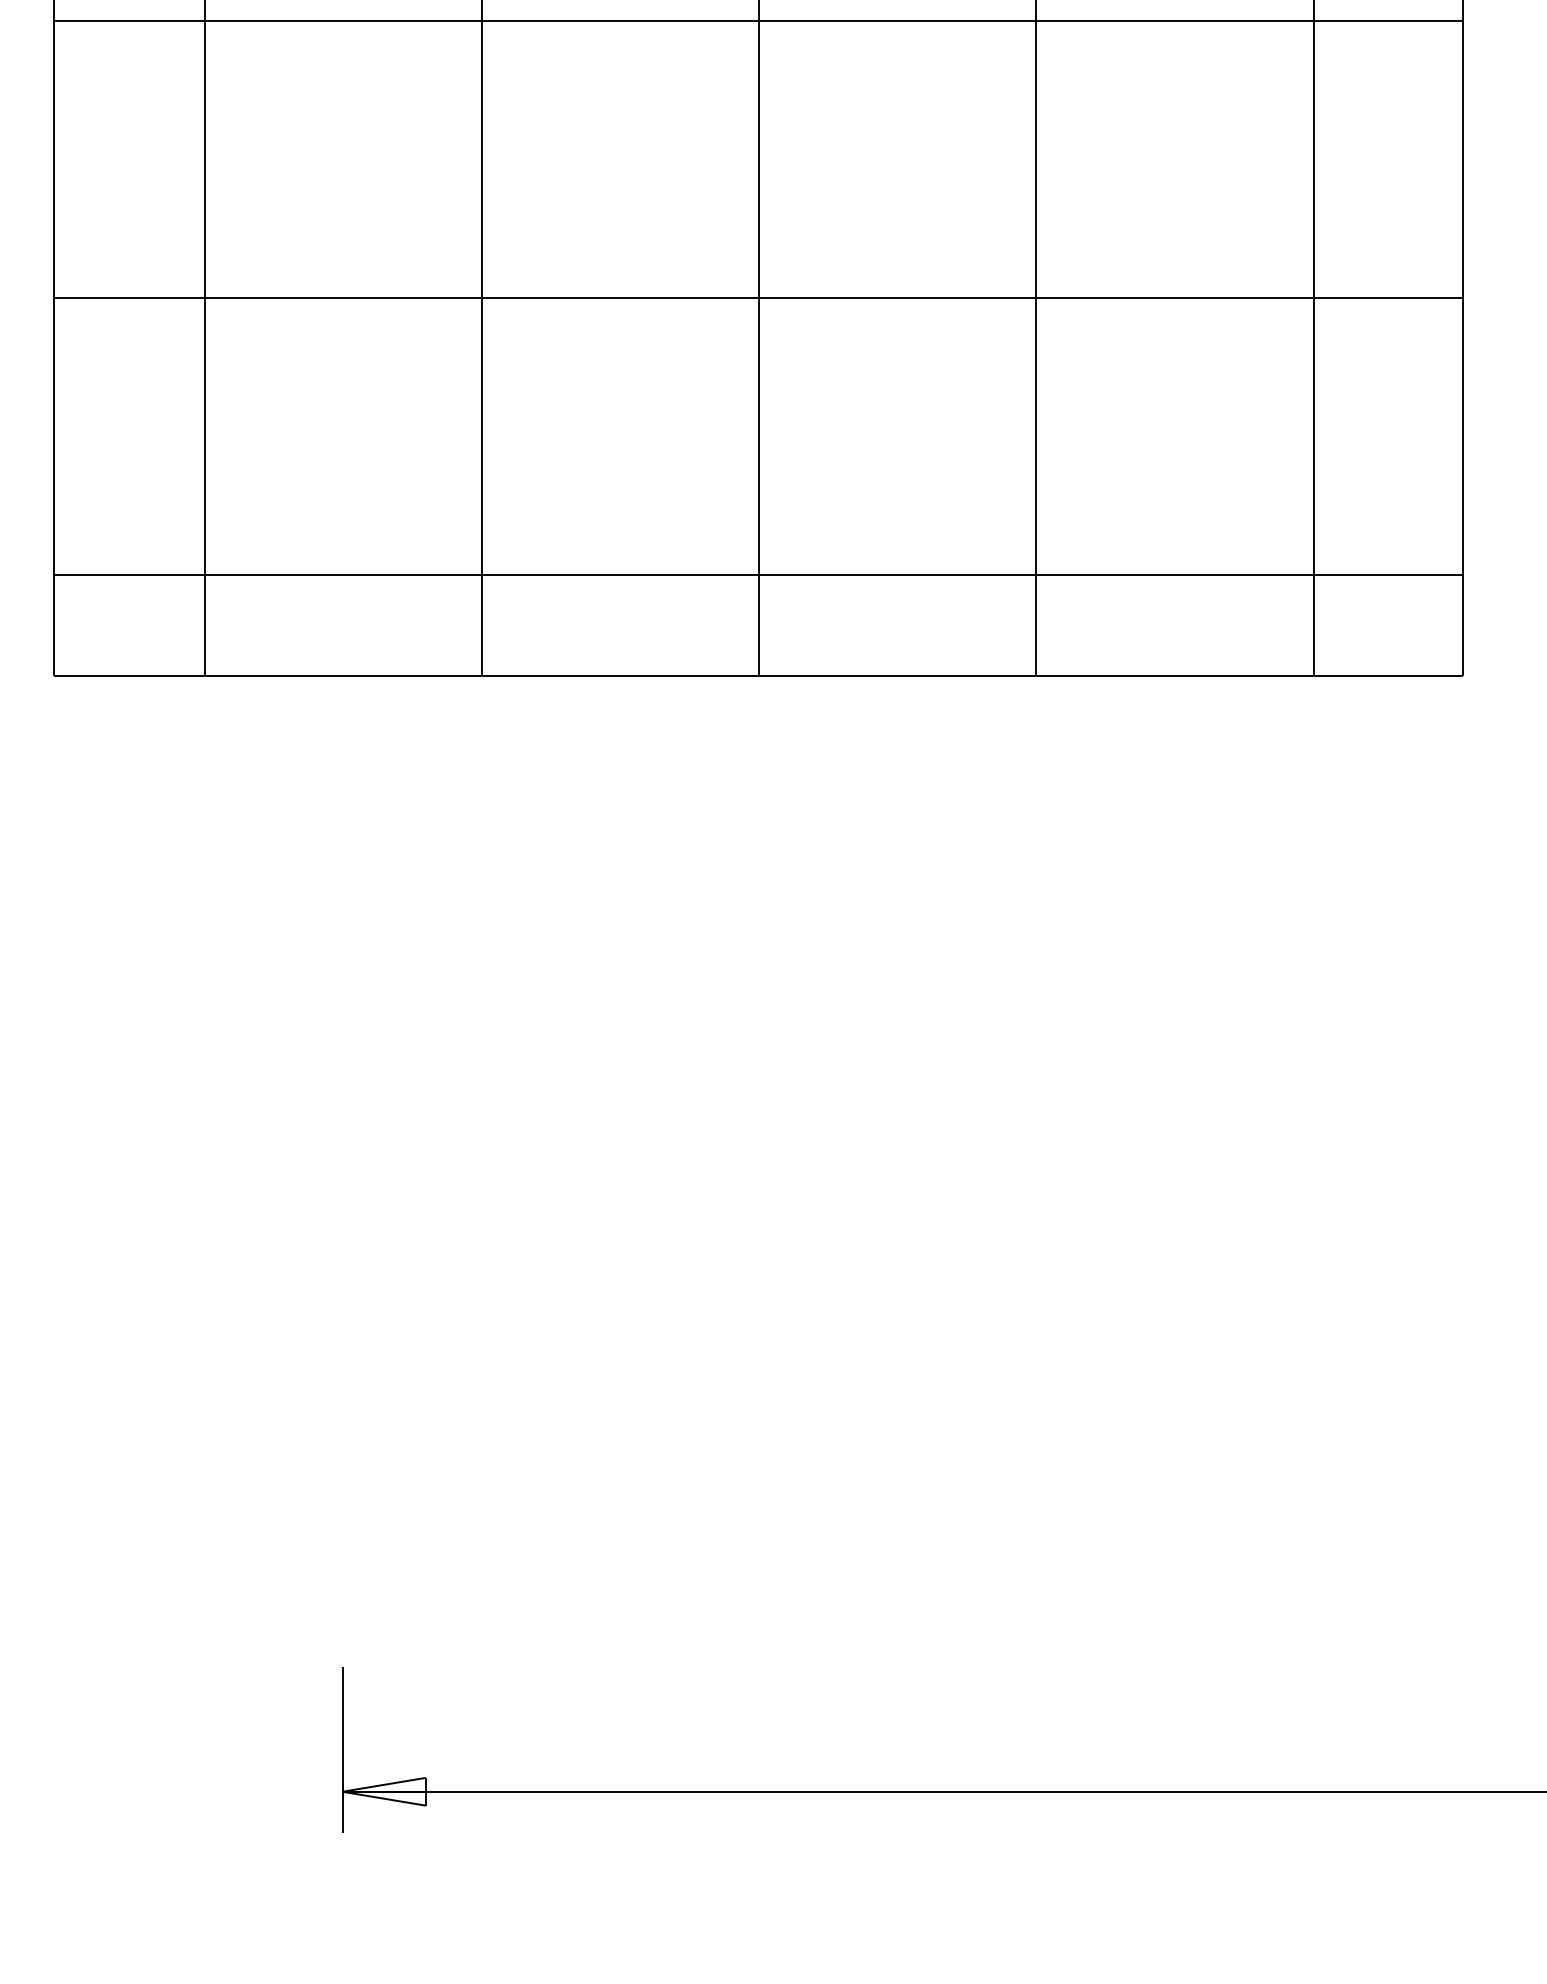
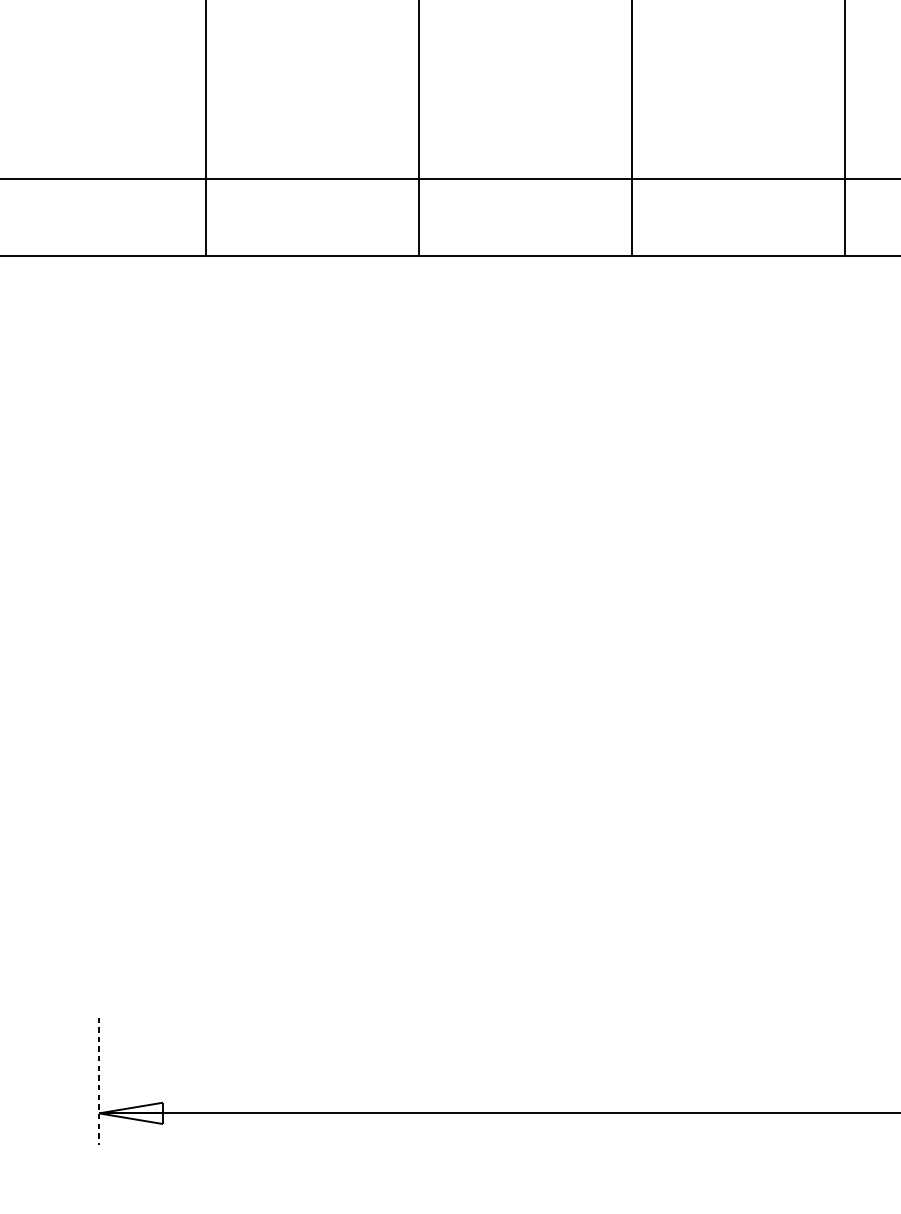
line: (342, 1750) -> (99, 1081), solid -> dashed

